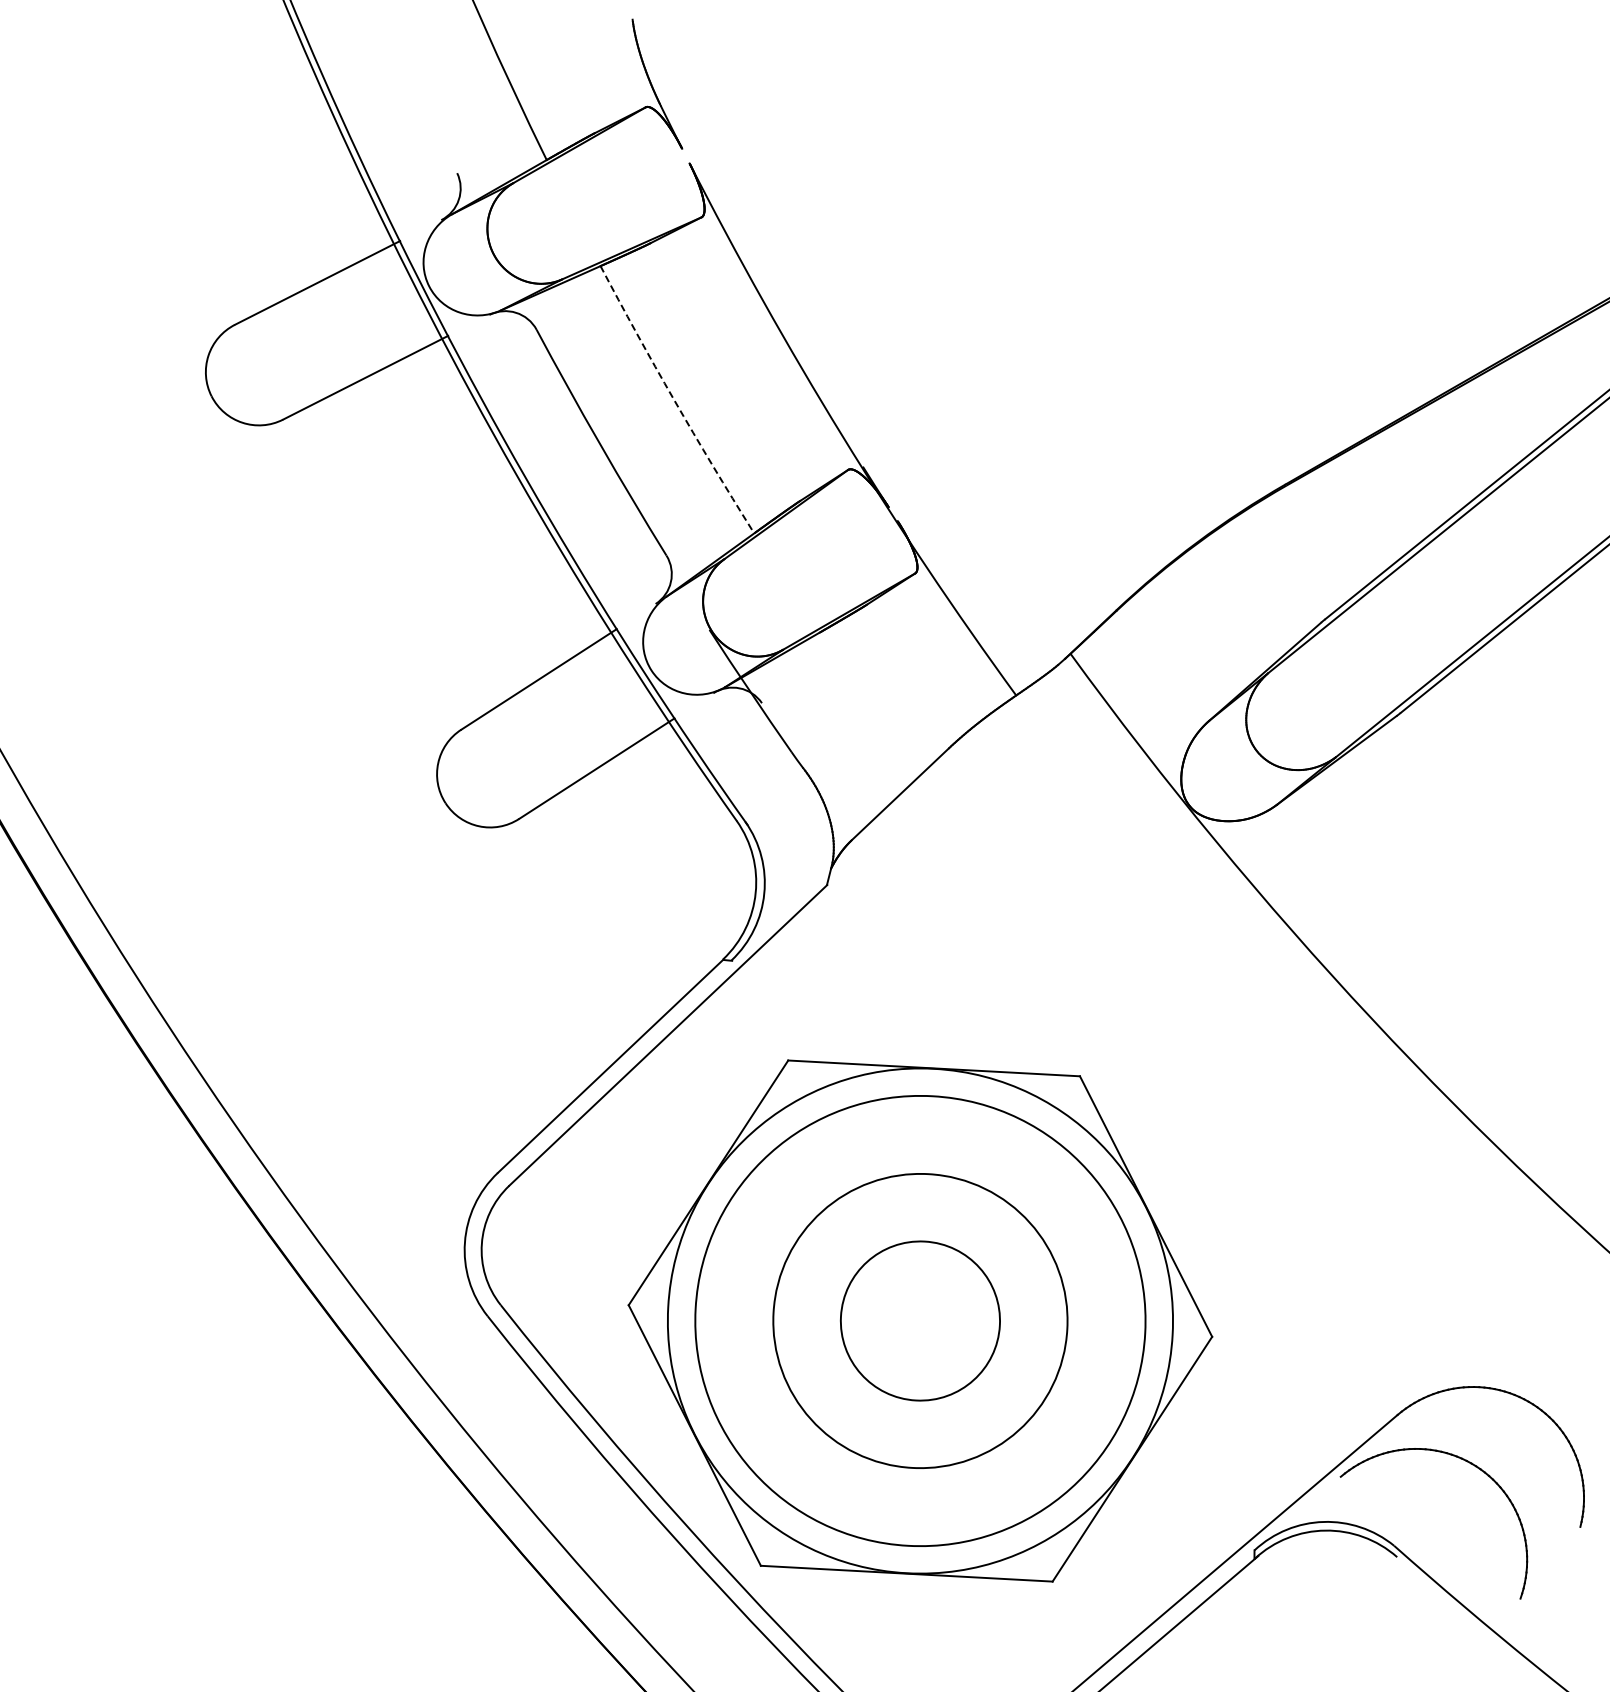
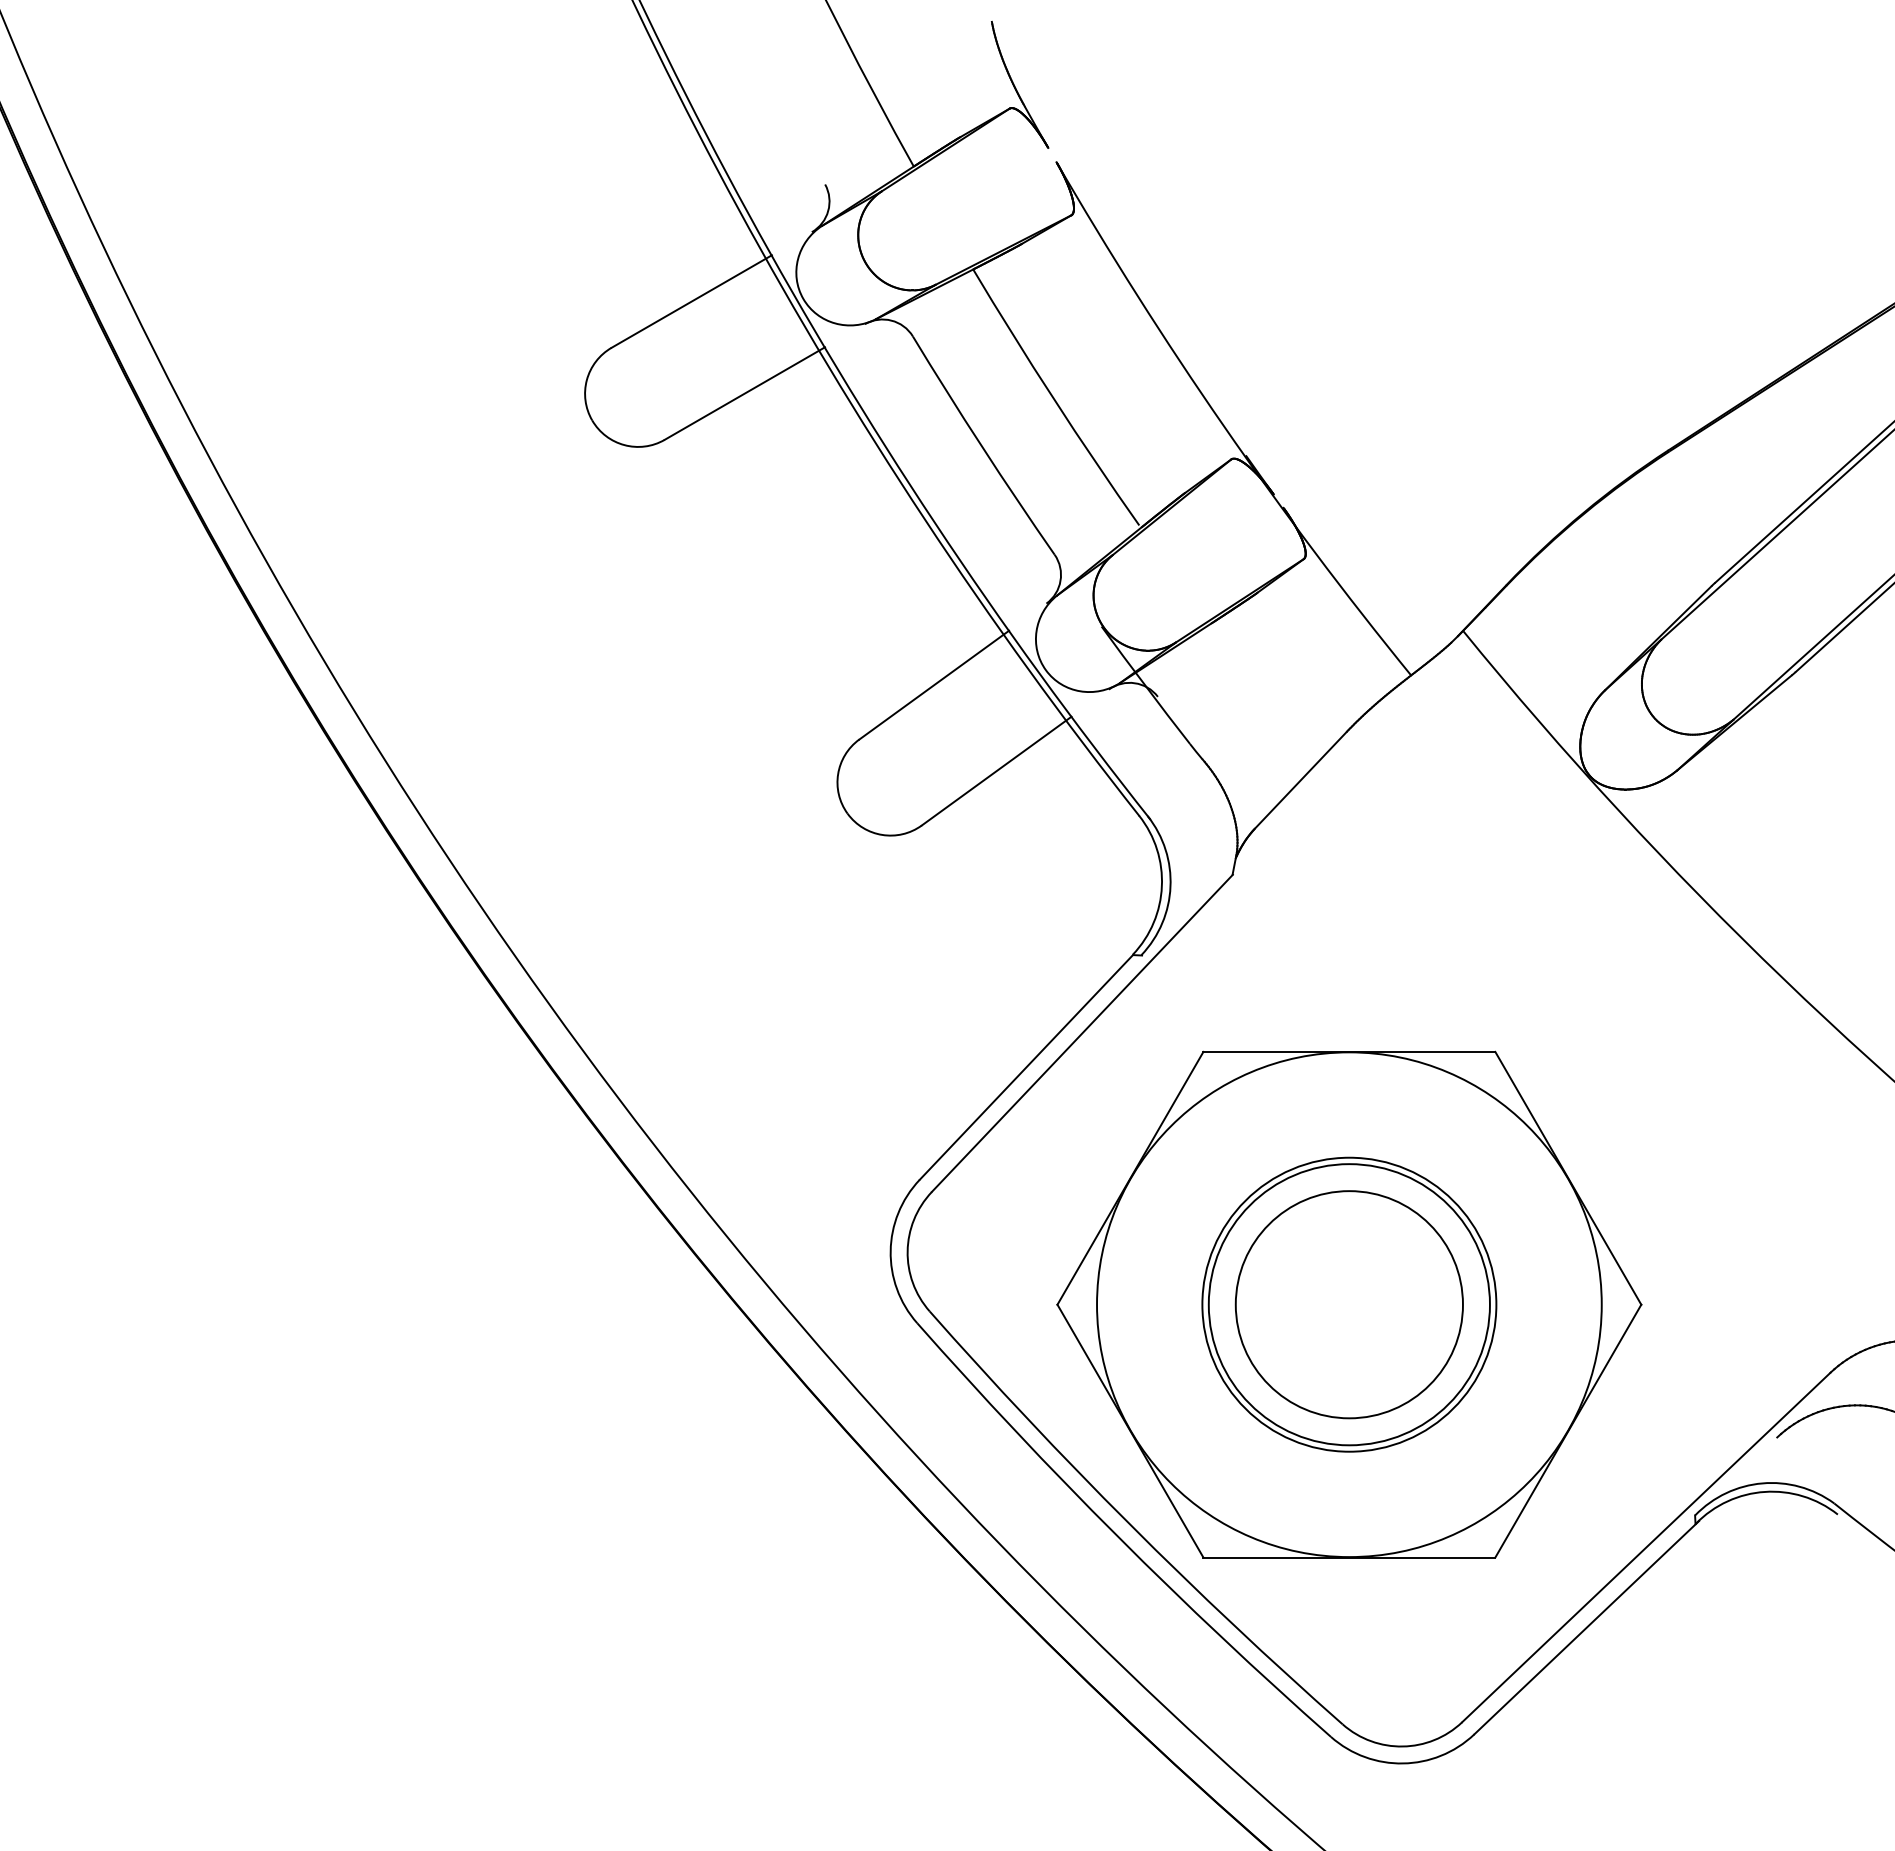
arc: (673, 400) -> (1053, 399), dashed -> solid
circle: (919, 1320) -> (1348, 1304), size x0.62
circle: (919, 1320) -> (1348, 1304), size x1.43

